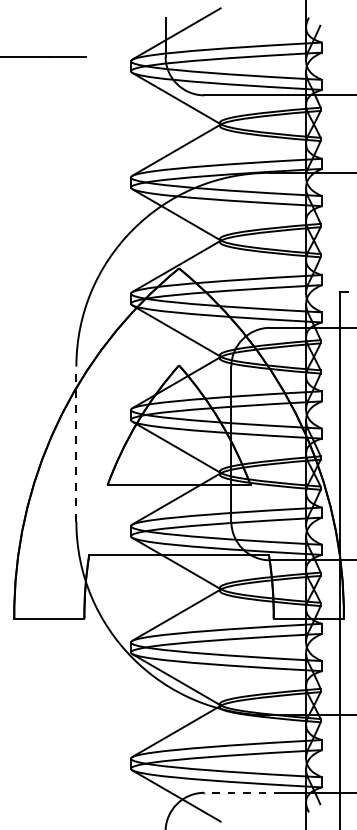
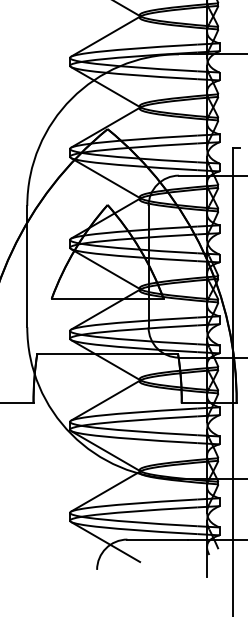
line: (76, 443) -> (27, 266), dashed -> solid
line: (243, 792) -> (158, 539), dashed -> solid

